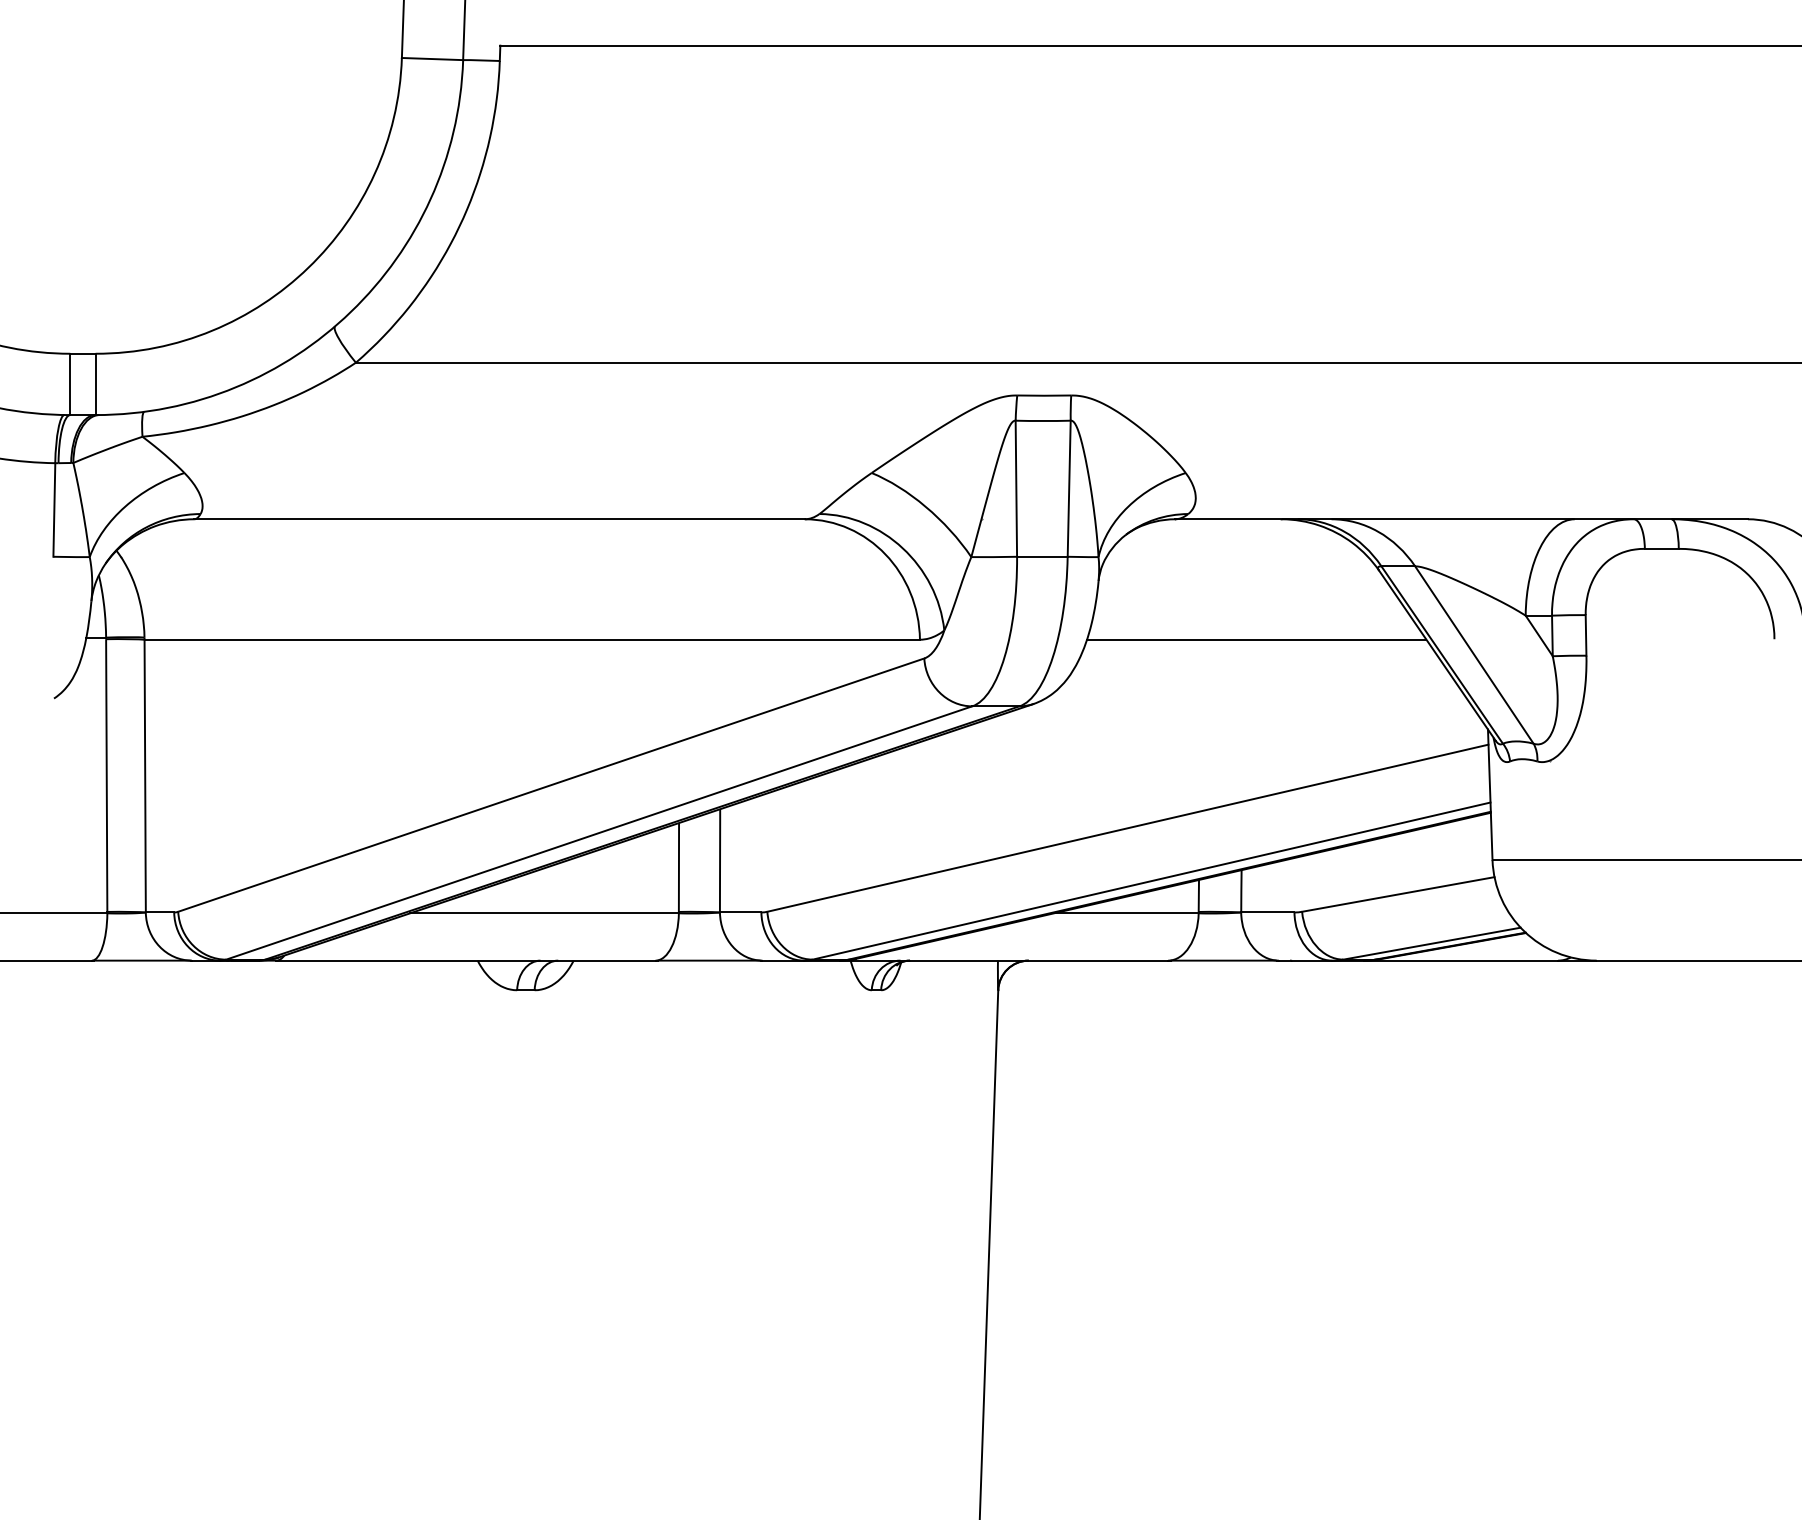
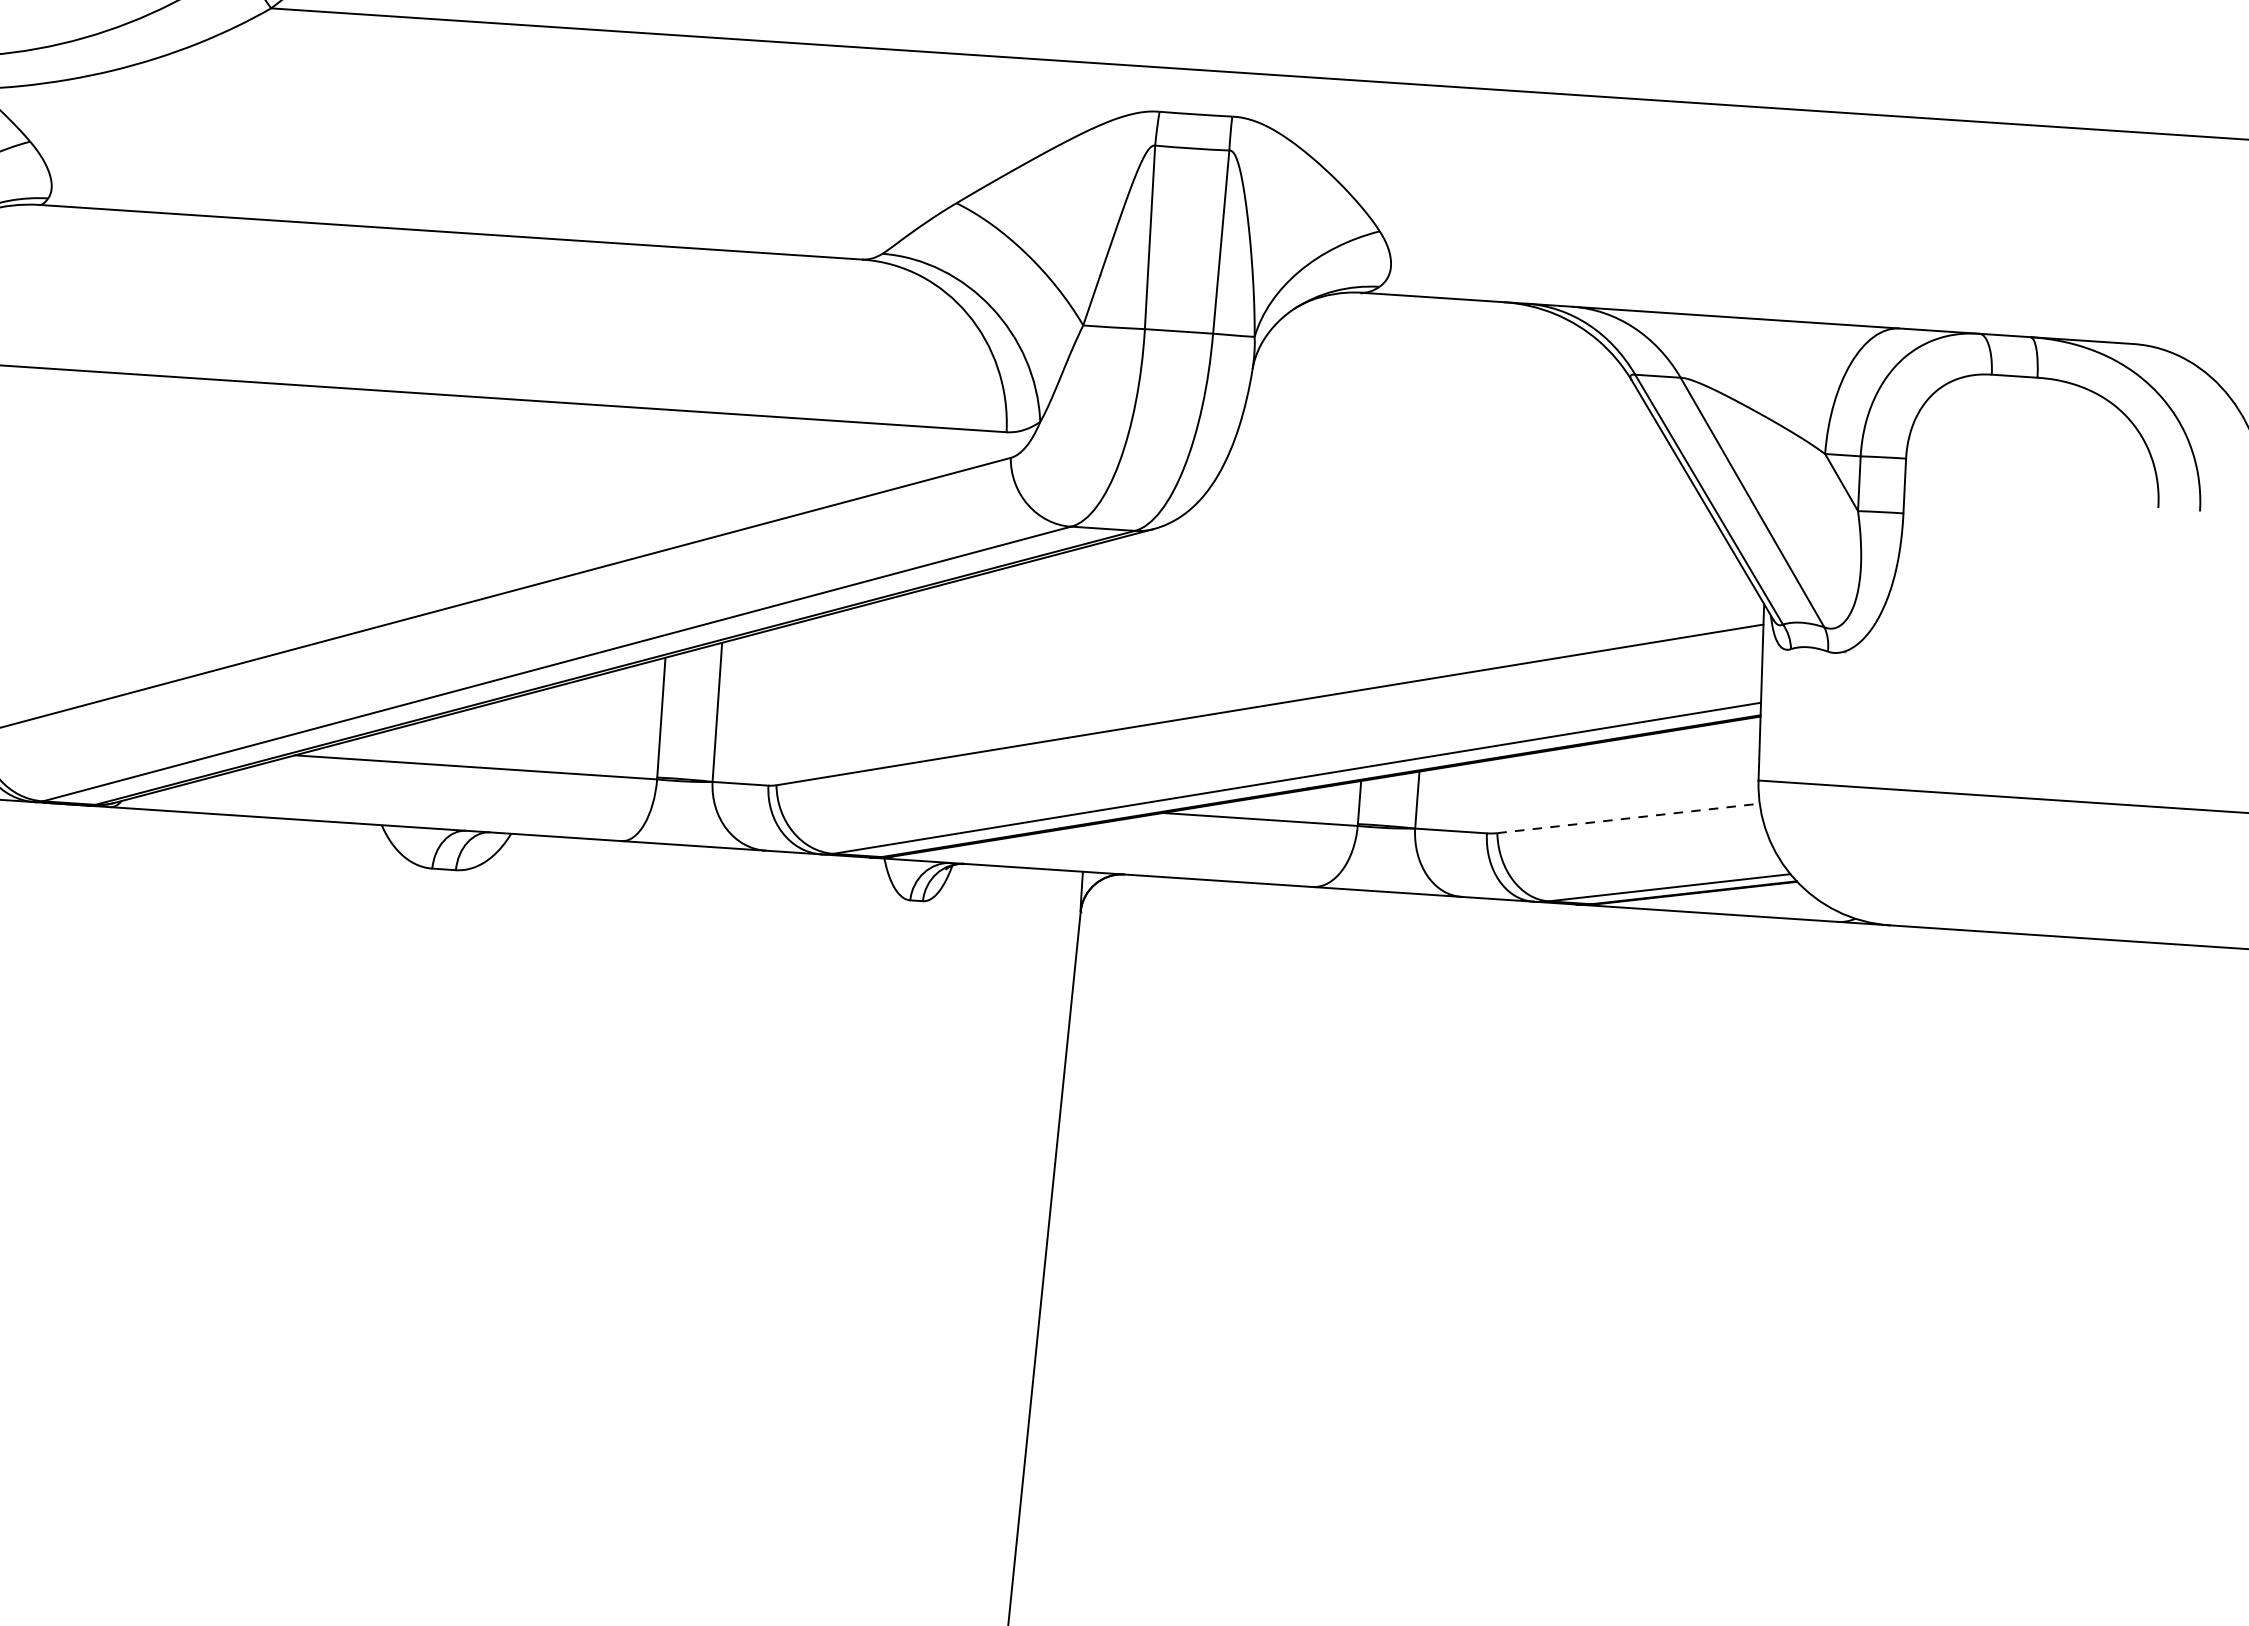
line: (1256, 639) -> (1460, 462), removed
line: (1398, 894) -> (1628, 818), solid -> dashed

